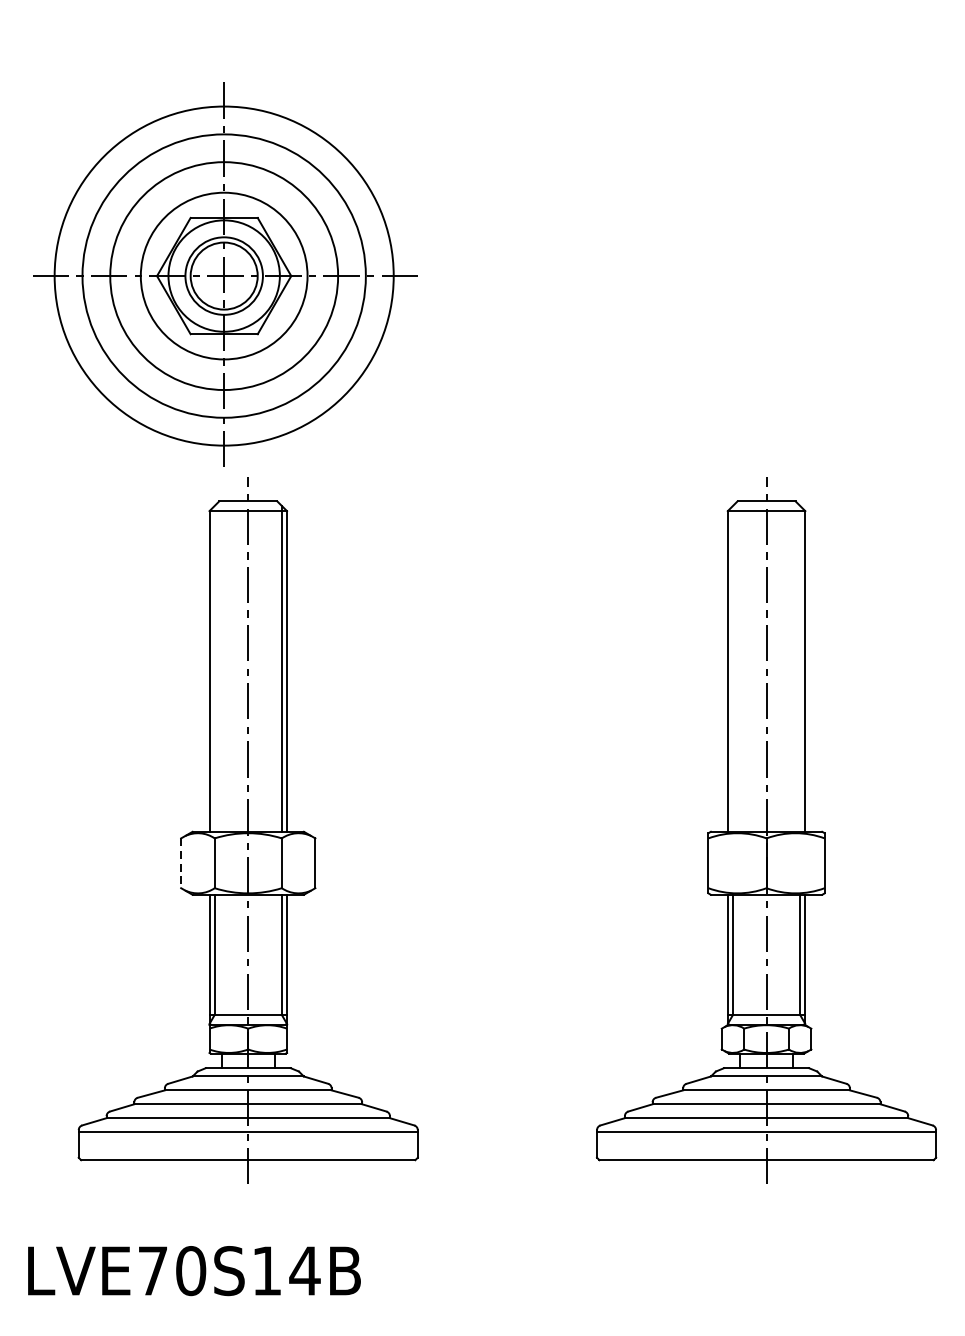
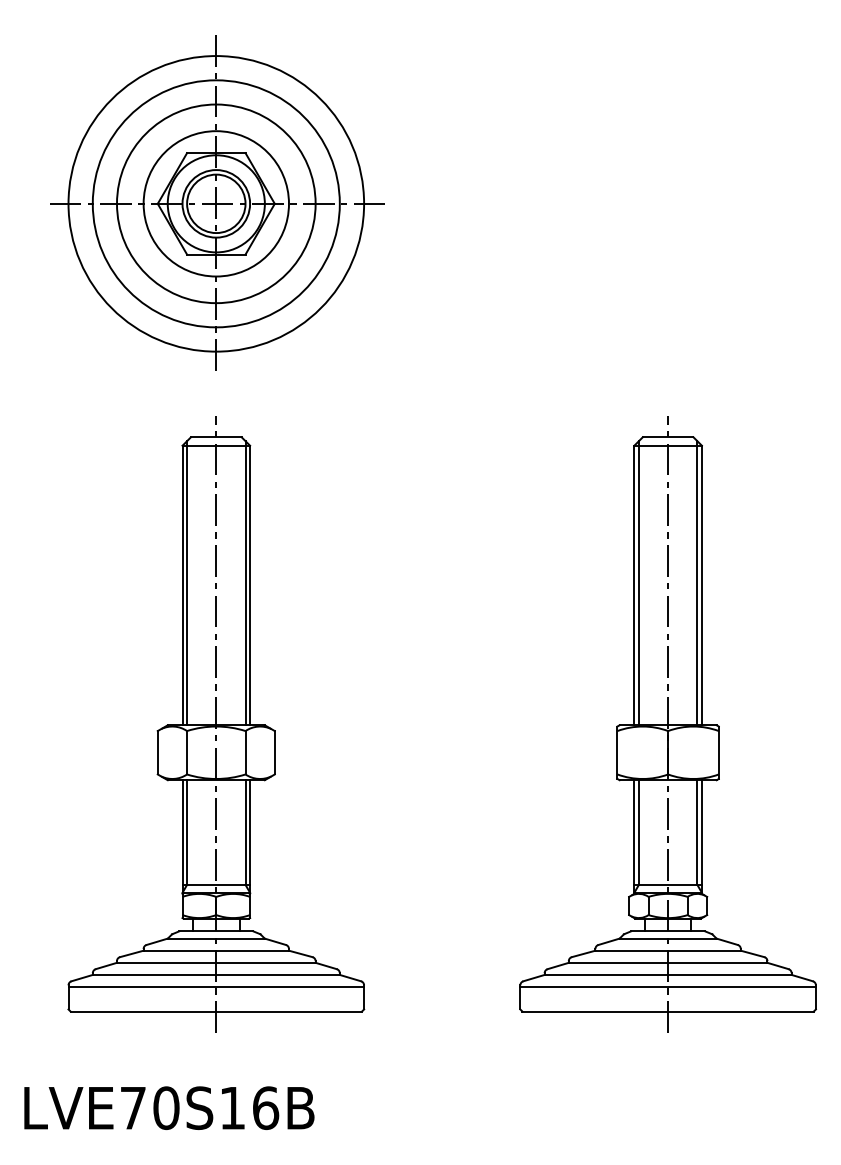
part: (225, 274) -> (217, 202), moved
line: (215, 669) -> (187, 583), added
line: (732, 669) -> (638, 583), added
line: (800, 669) -> (697, 583), added
line: (180, 863) -> (157, 752), dashed -> solid
text: (304, 1271) -> (265, 1108), LVE70S14B -> LVE70S16B

